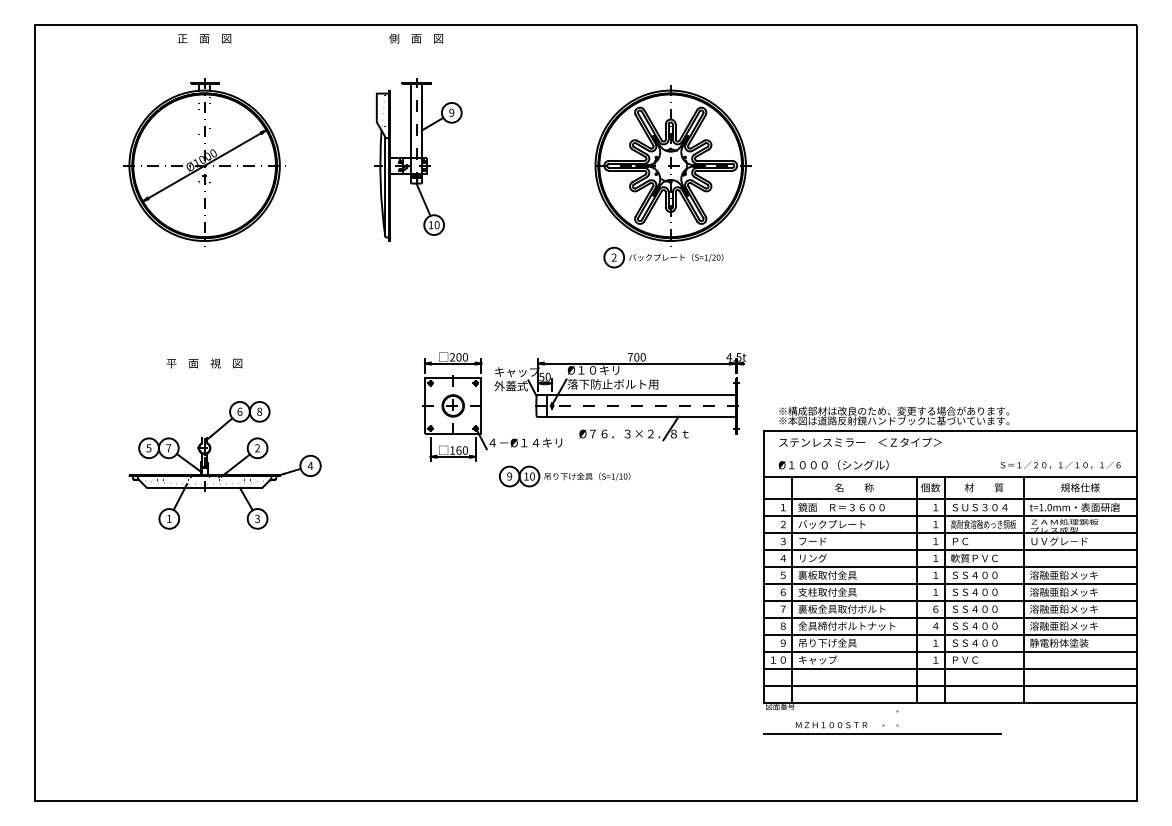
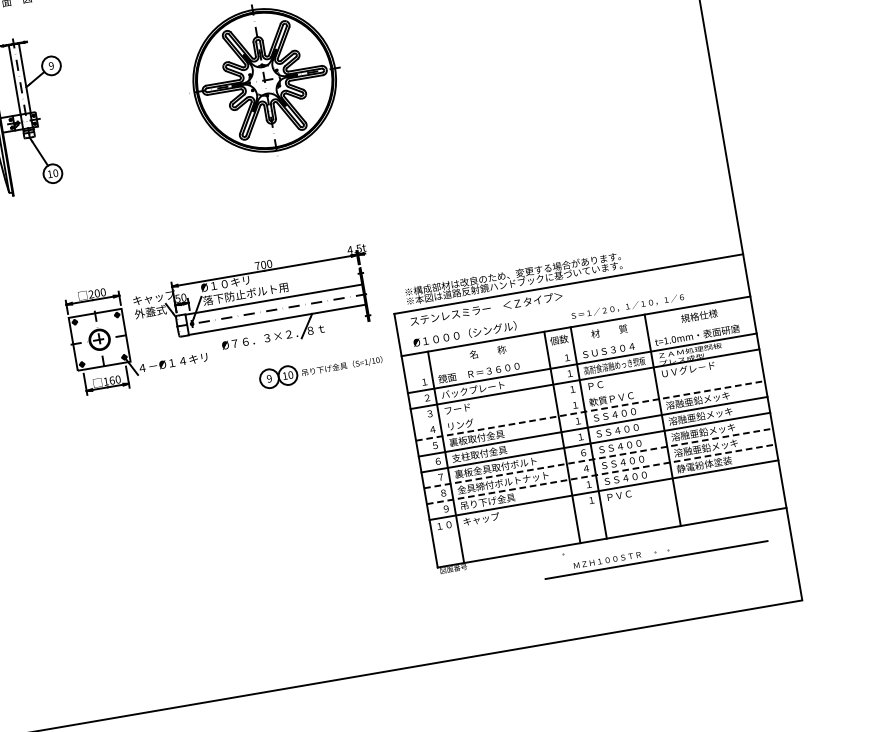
part: (663, 257) -> (272, 167), removed
text: (1060, 464) -> (627, 305), moved
part: (564, 476) -> (320, 369), moved
line: (949, 499) -> (578, 347), removed
line: (949, 550) -> (586, 395), removed
line: (950, 566) -> (590, 410), solid -> dashed
line: (950, 617) -> (598, 458), solid -> dashed
line: (950, 634) -> (601, 474), solid -> dashed
line: (949, 668) -> (605, 506), removed
line: (949, 685) -> (608, 521), removed
part: (882, 728) -> (655, 555), moved

